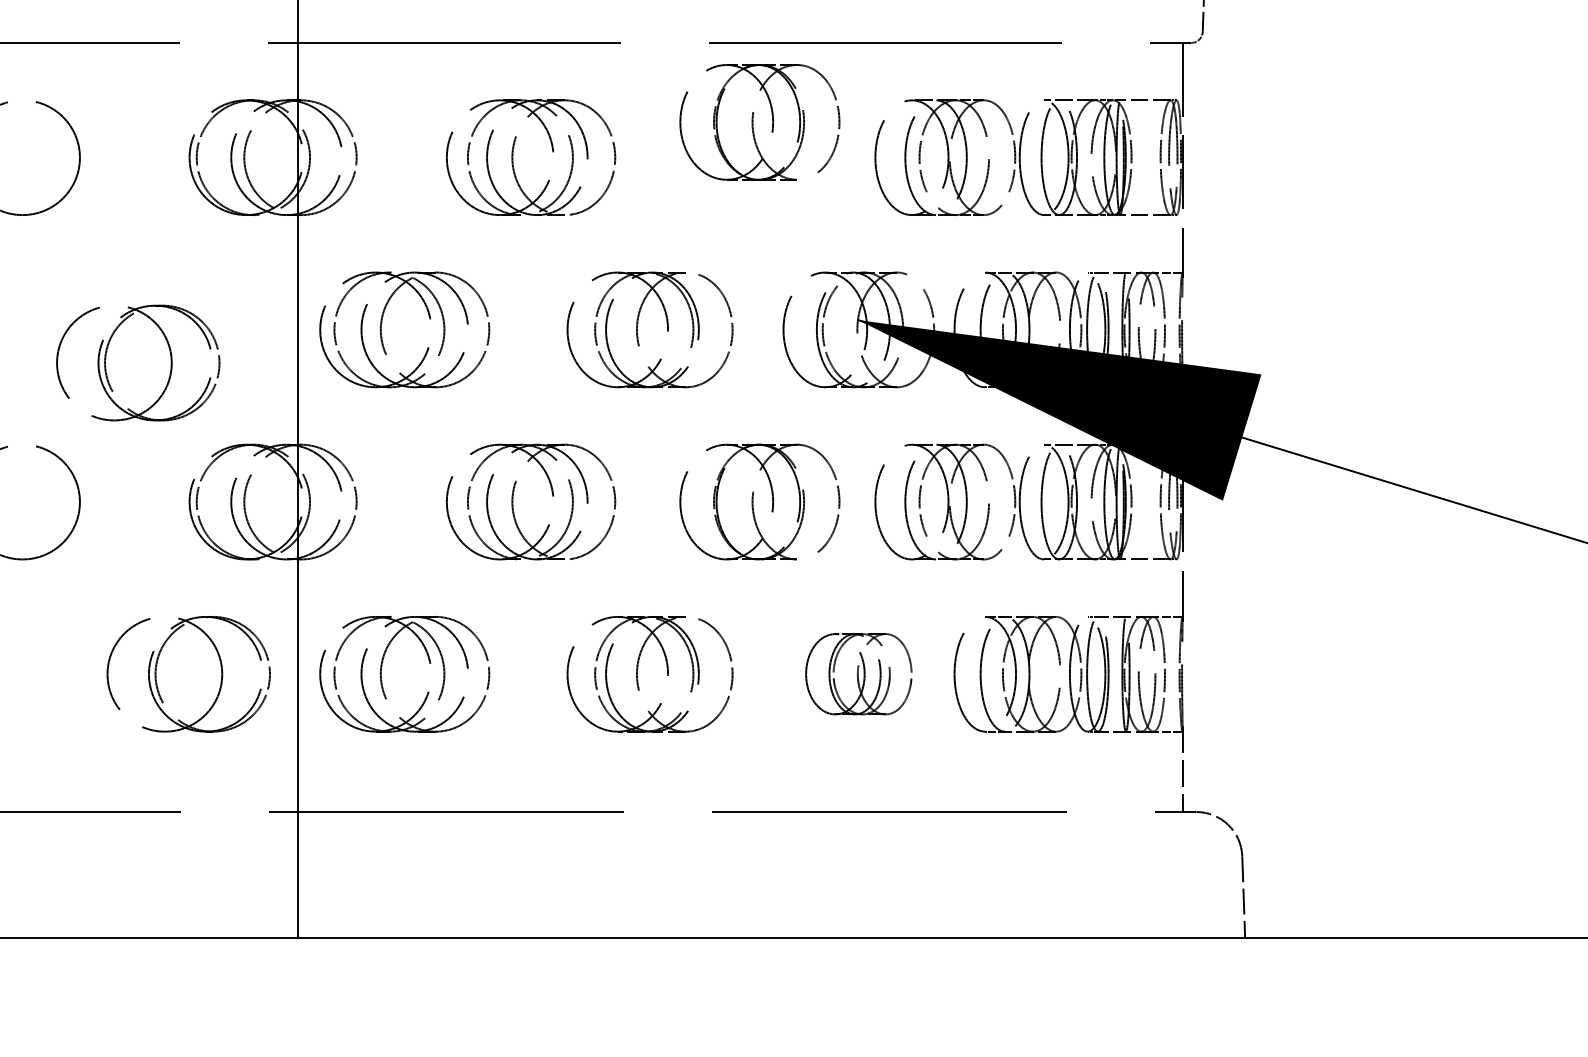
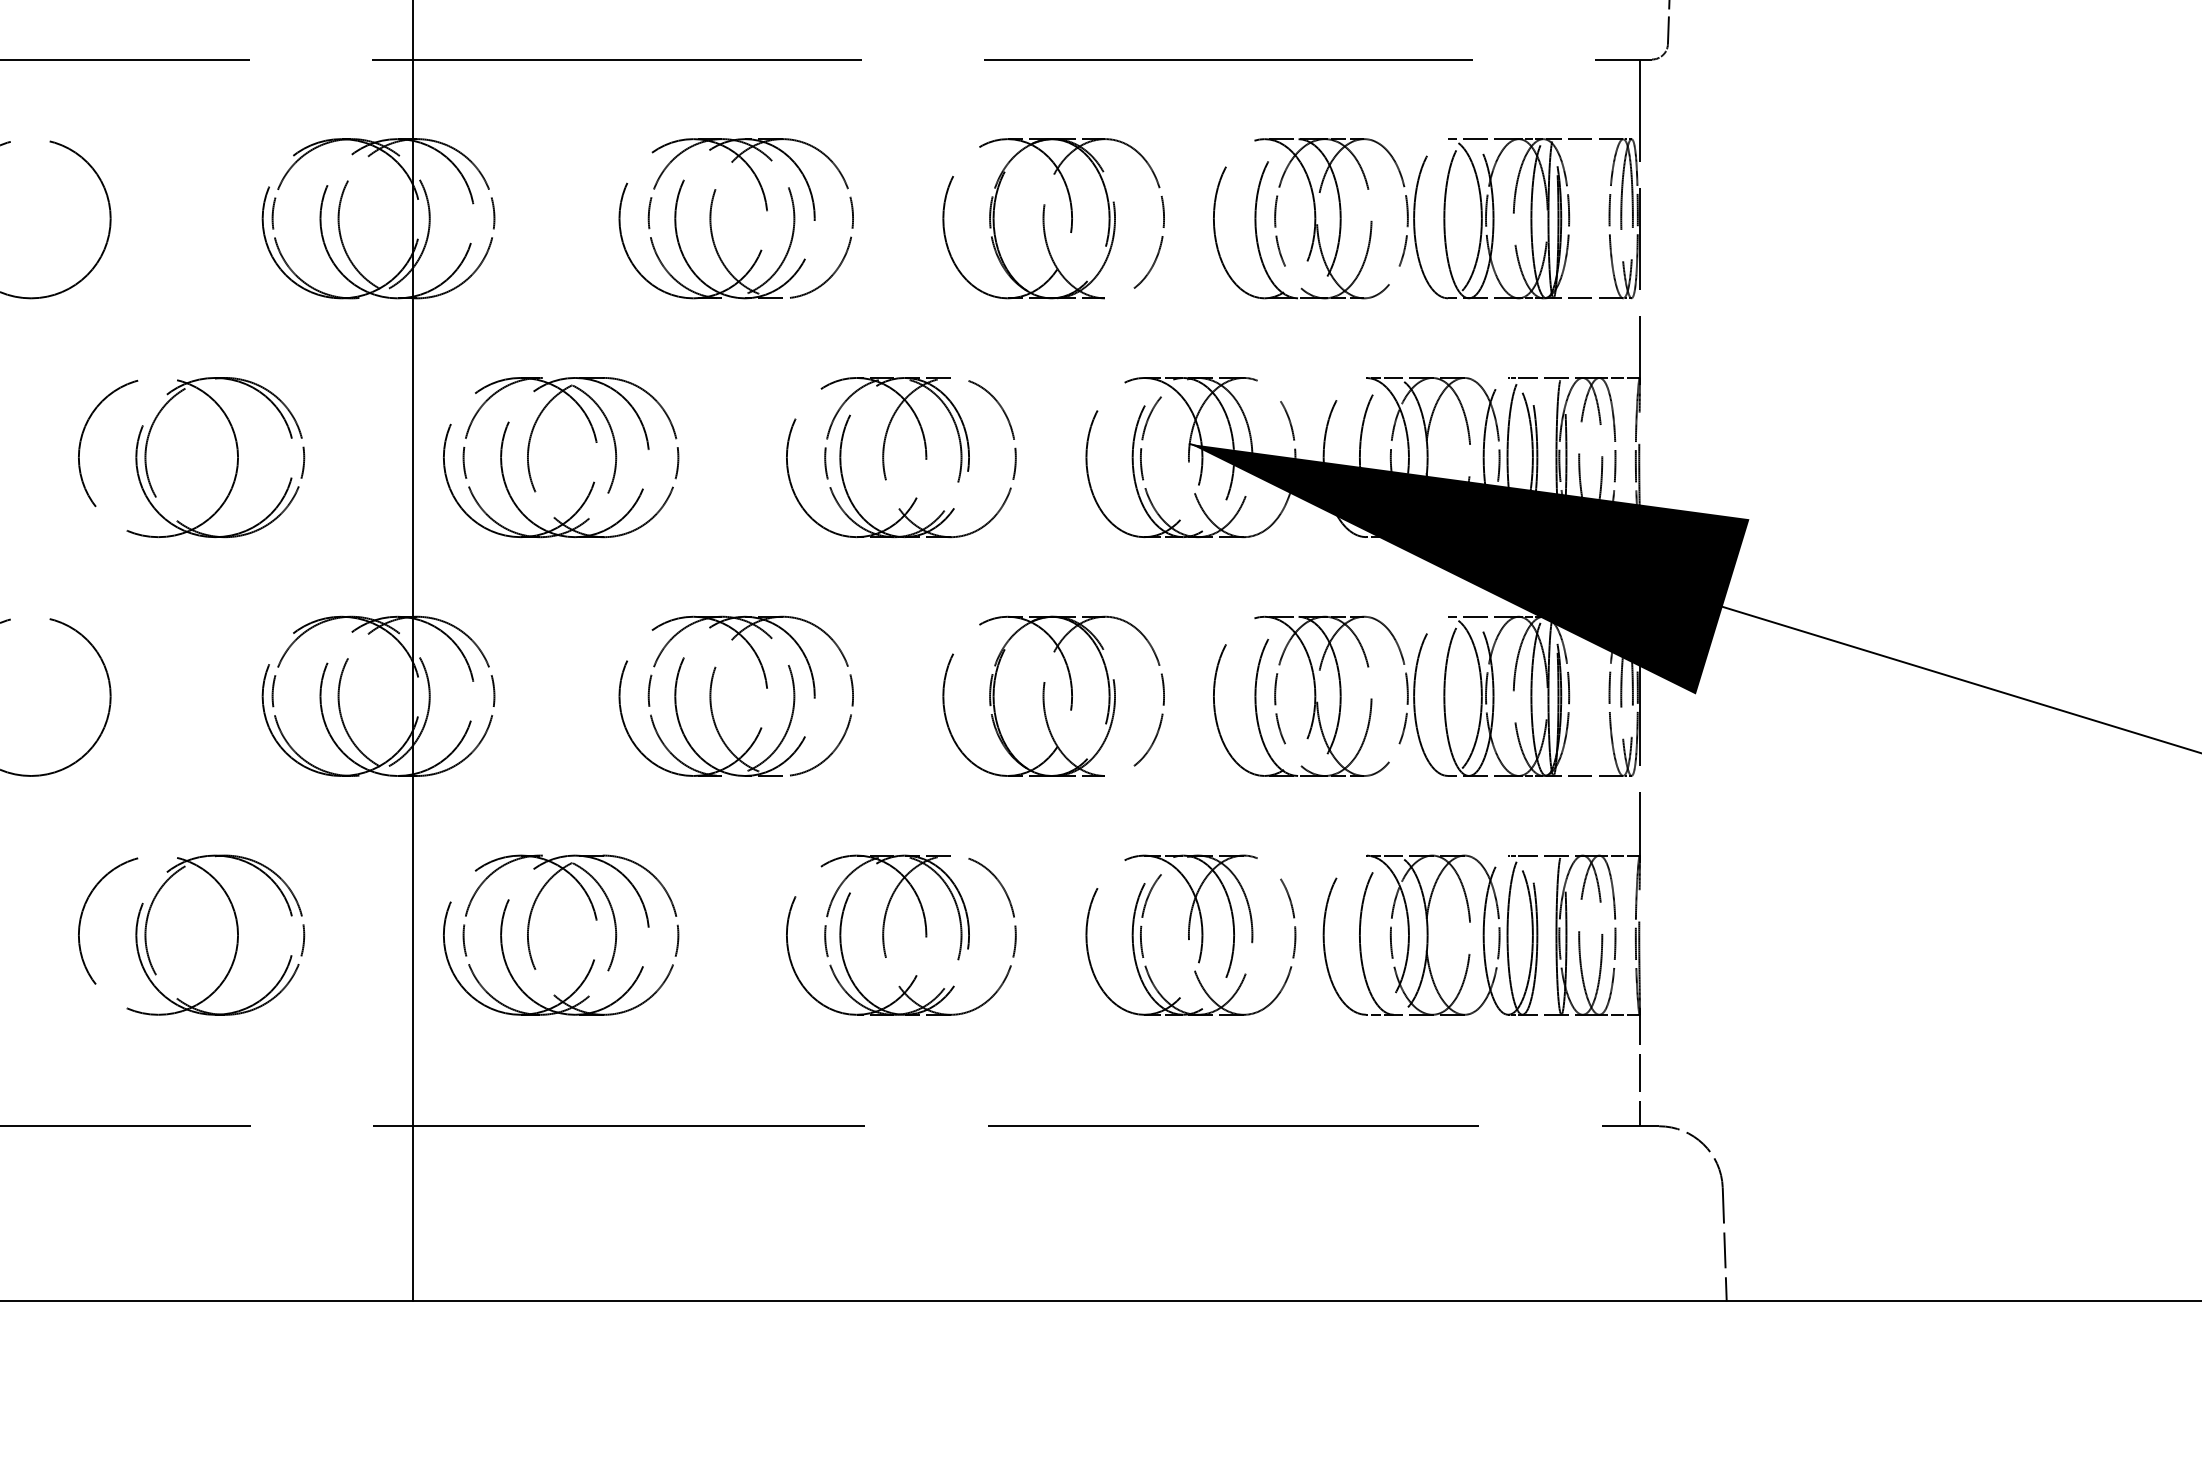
part: (753, 122) -> (1044, 218), moved
part: (105, 363) -> (146, 457), moved
part: (156, 673) -> (146, 934), moved
part: (858, 673) -> (1190, 934), size x1.43

